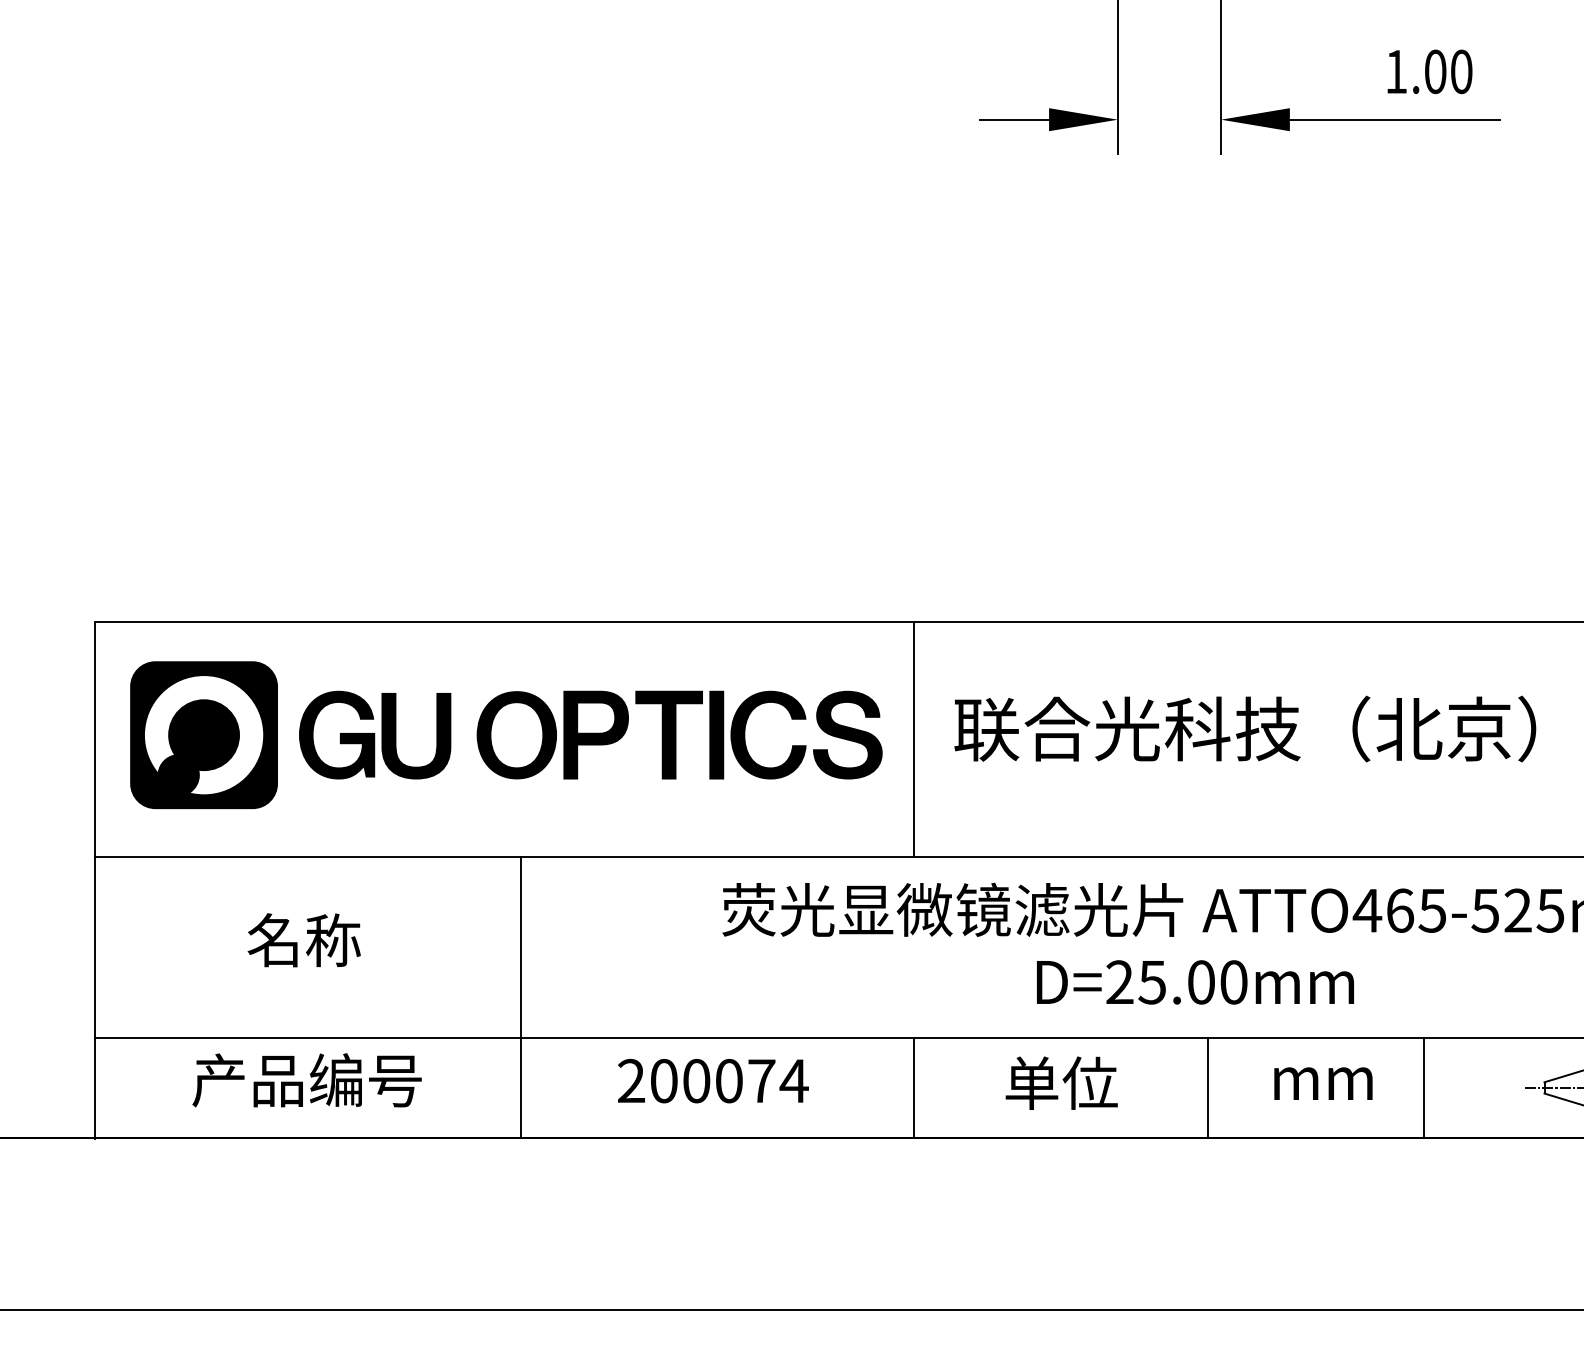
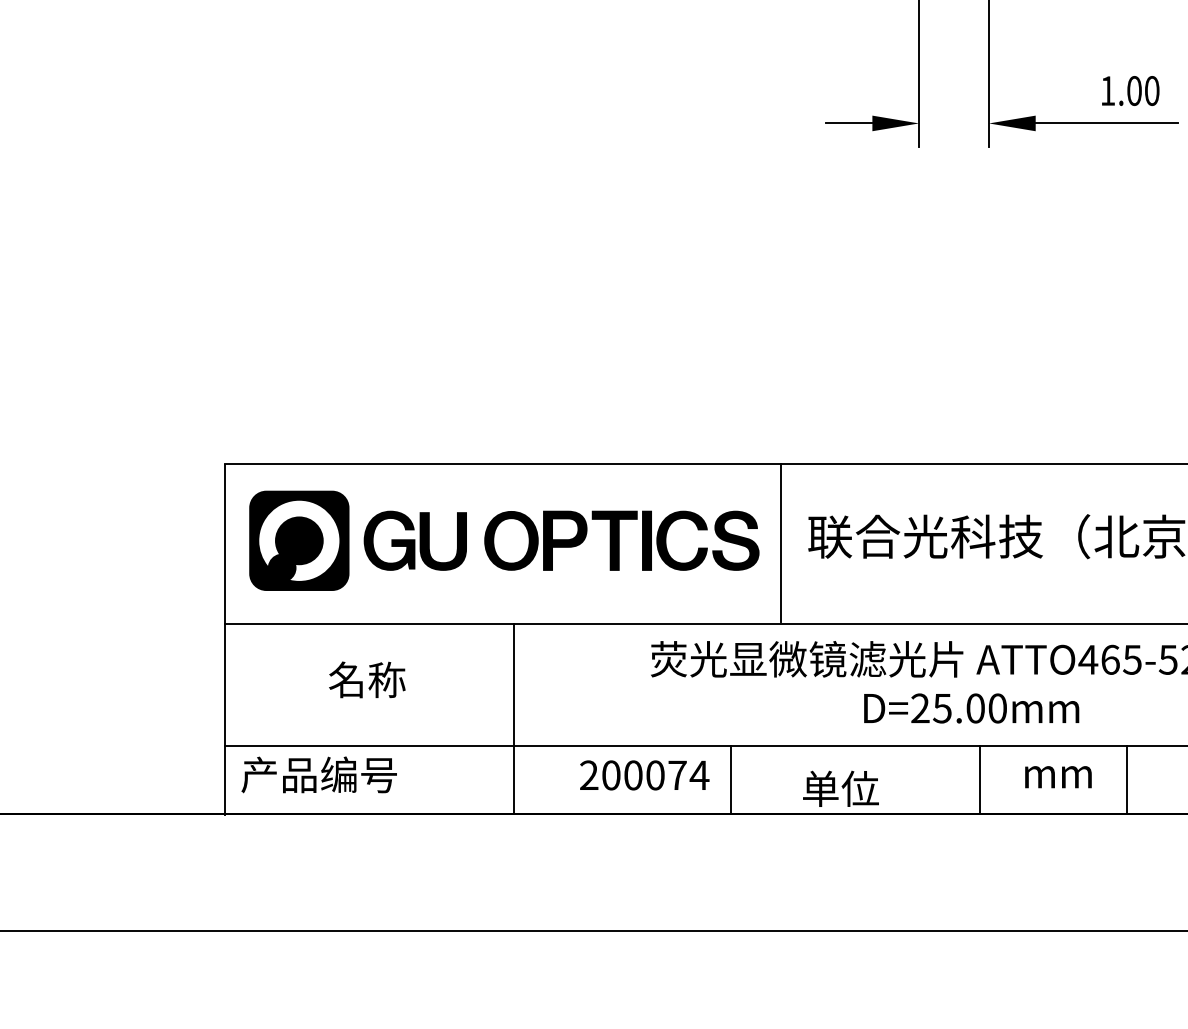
text: (306, 1079) -> (318, 774), moved
text: (1061, 1082) -> (840, 788), moved
line: (913, 1087) -> (730, 779), moved

